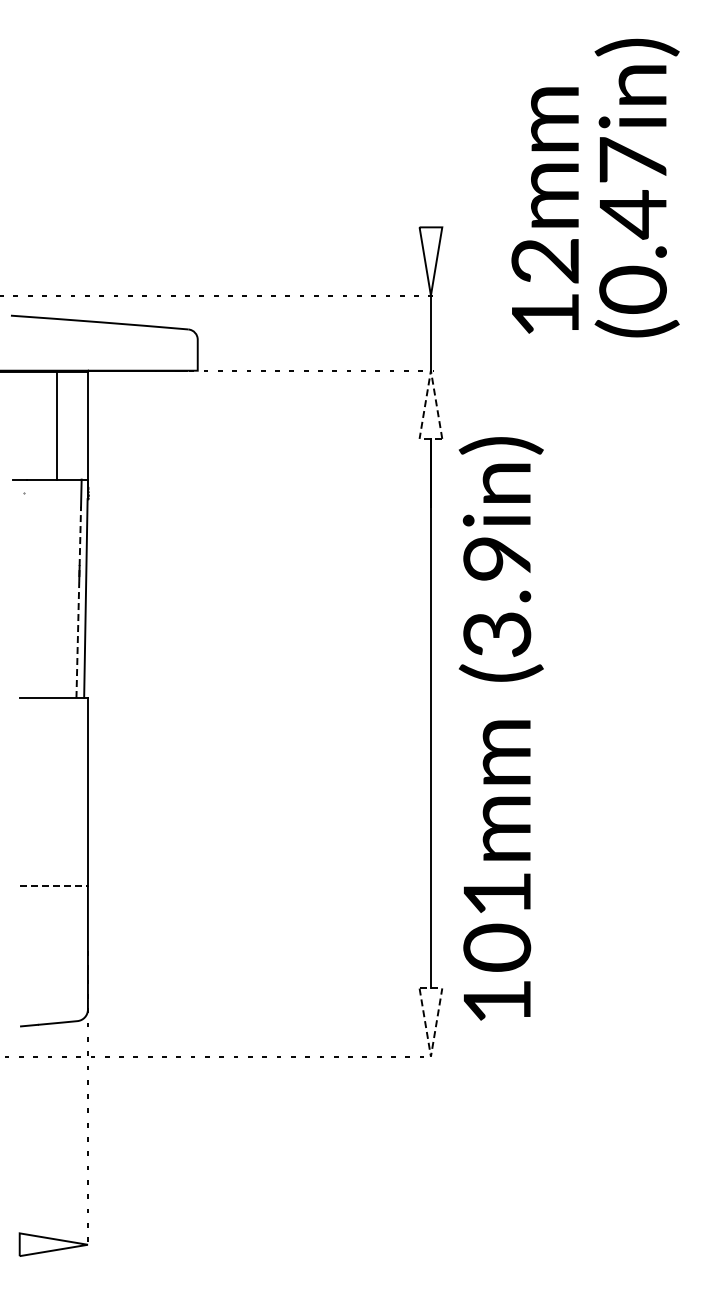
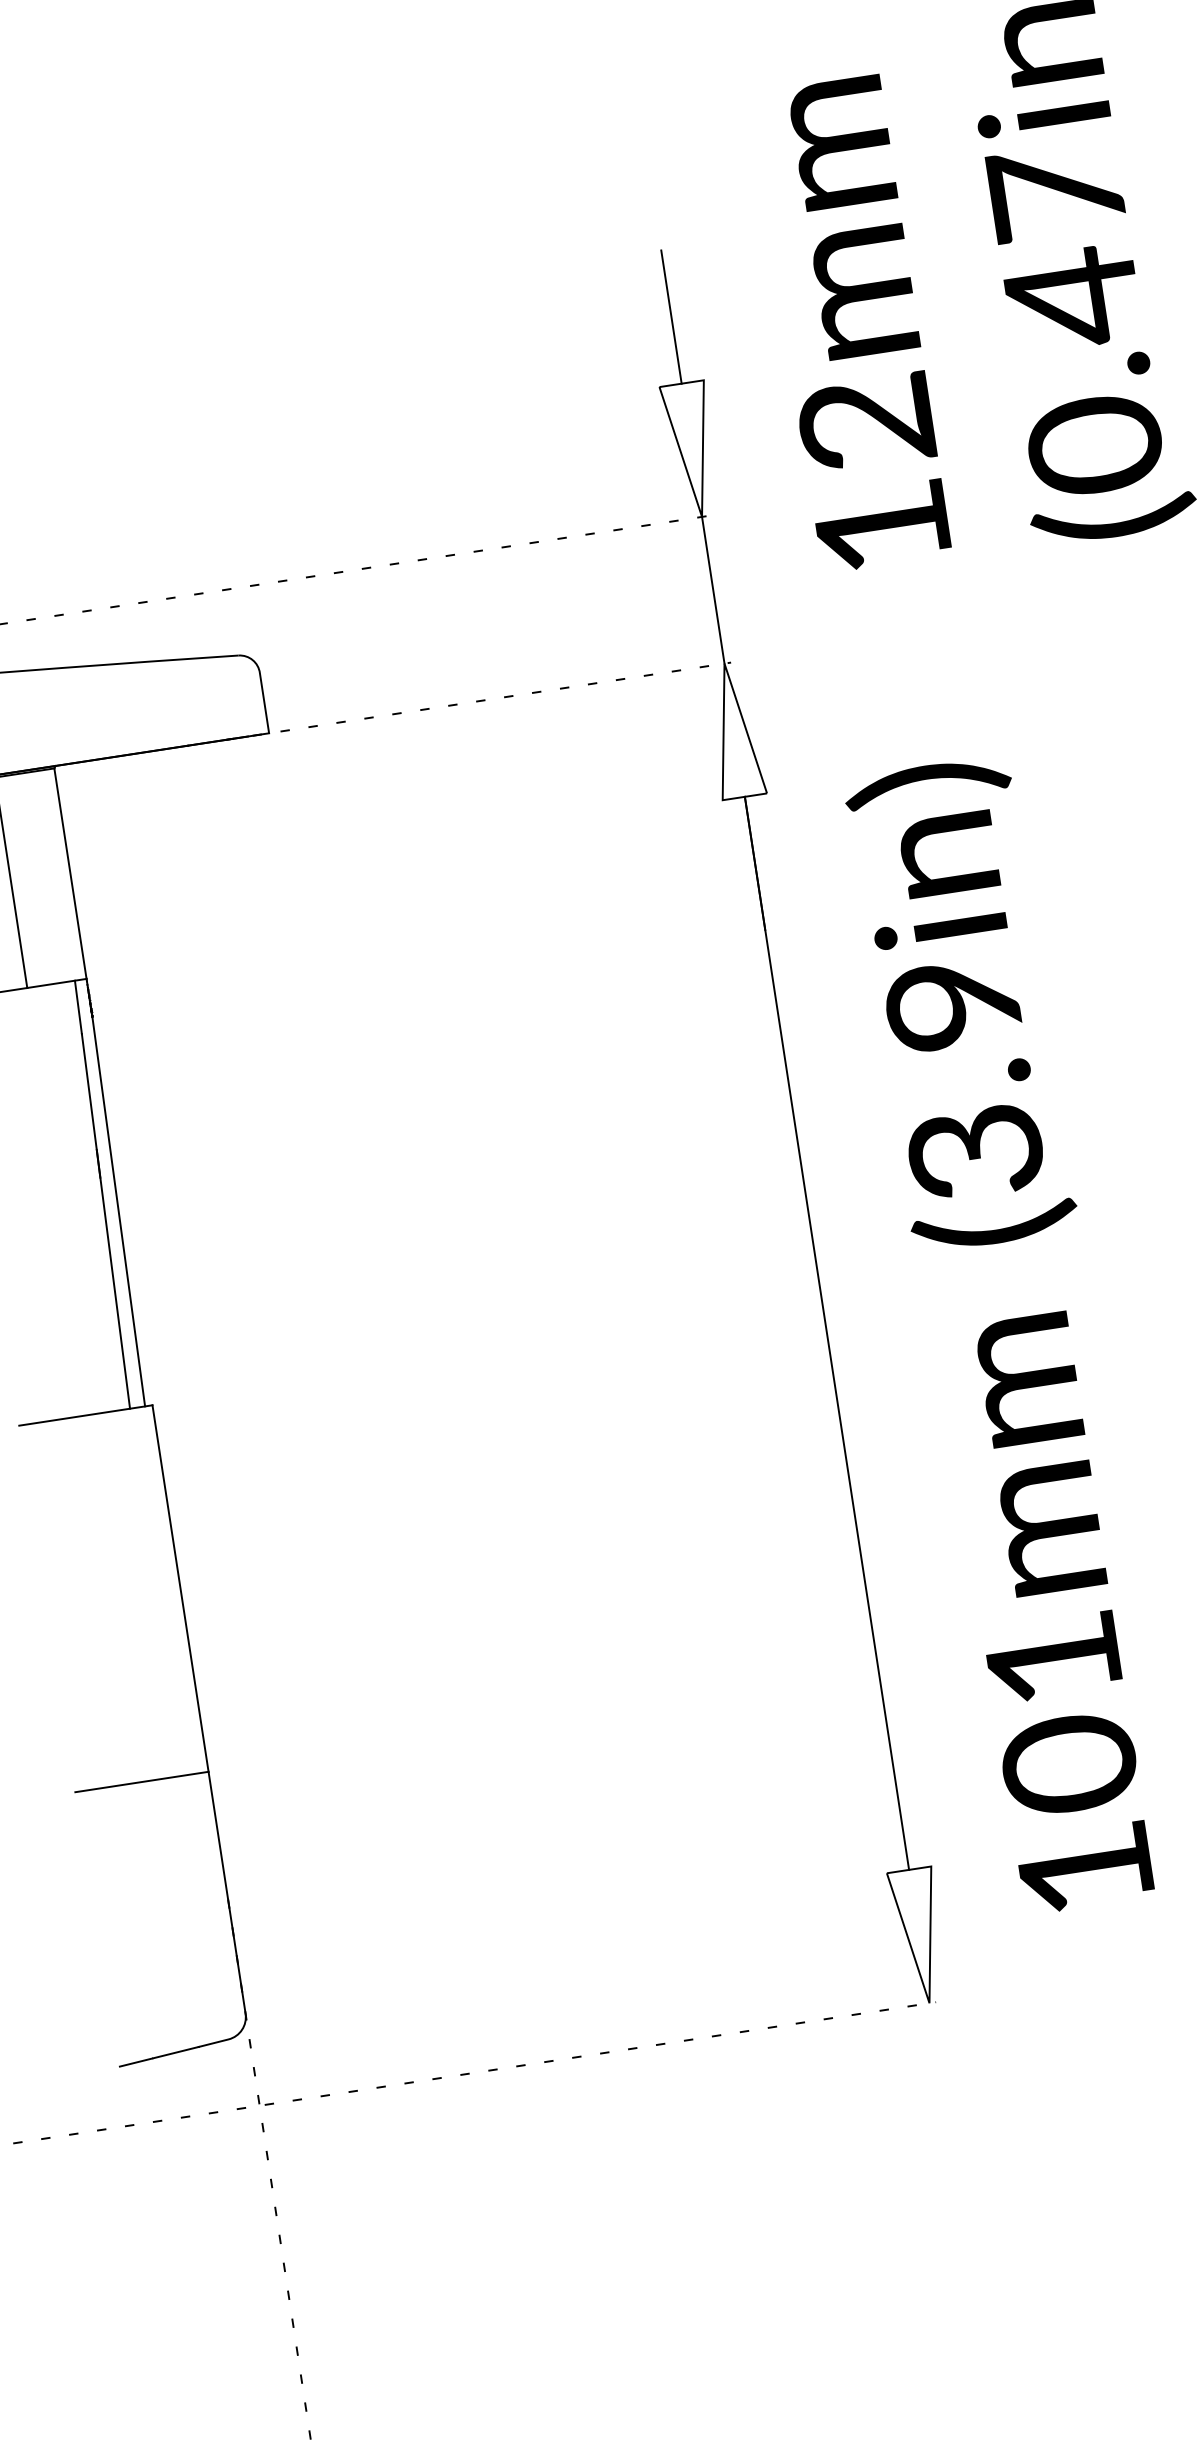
line: (430, 193) -> (670, 317), added
text: (544, 210) -> (849, 324), moved
line: (429, 381) -> (724, 685), dashed -> solid
line: (78, 602) -> (105, 1221), dashed -> solid
text: (500, 728) -> (1010, 1334), moved
line: (54, 885) -> (143, 1781), dashed -> solid
line: (432, 1045) -> (929, 1980), dashed -> solid

